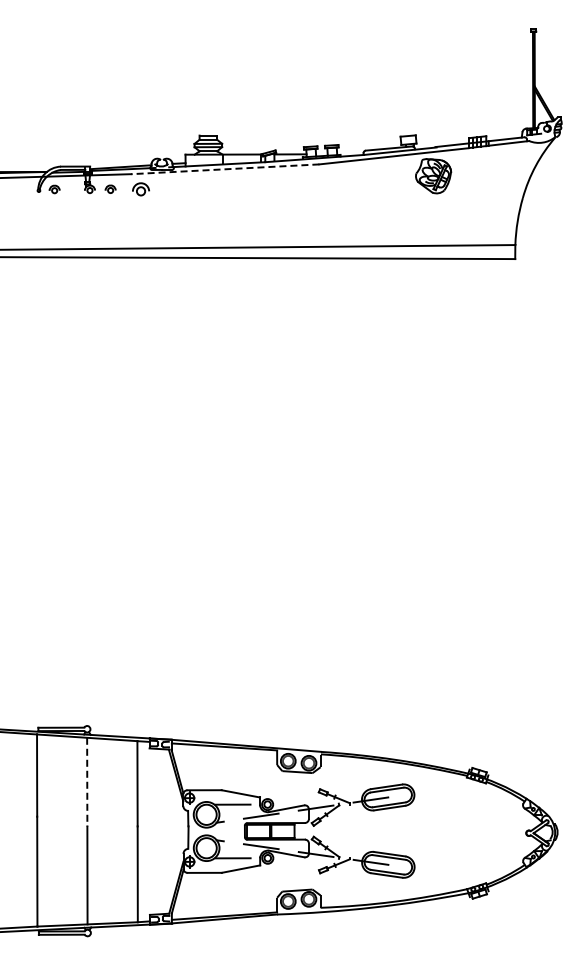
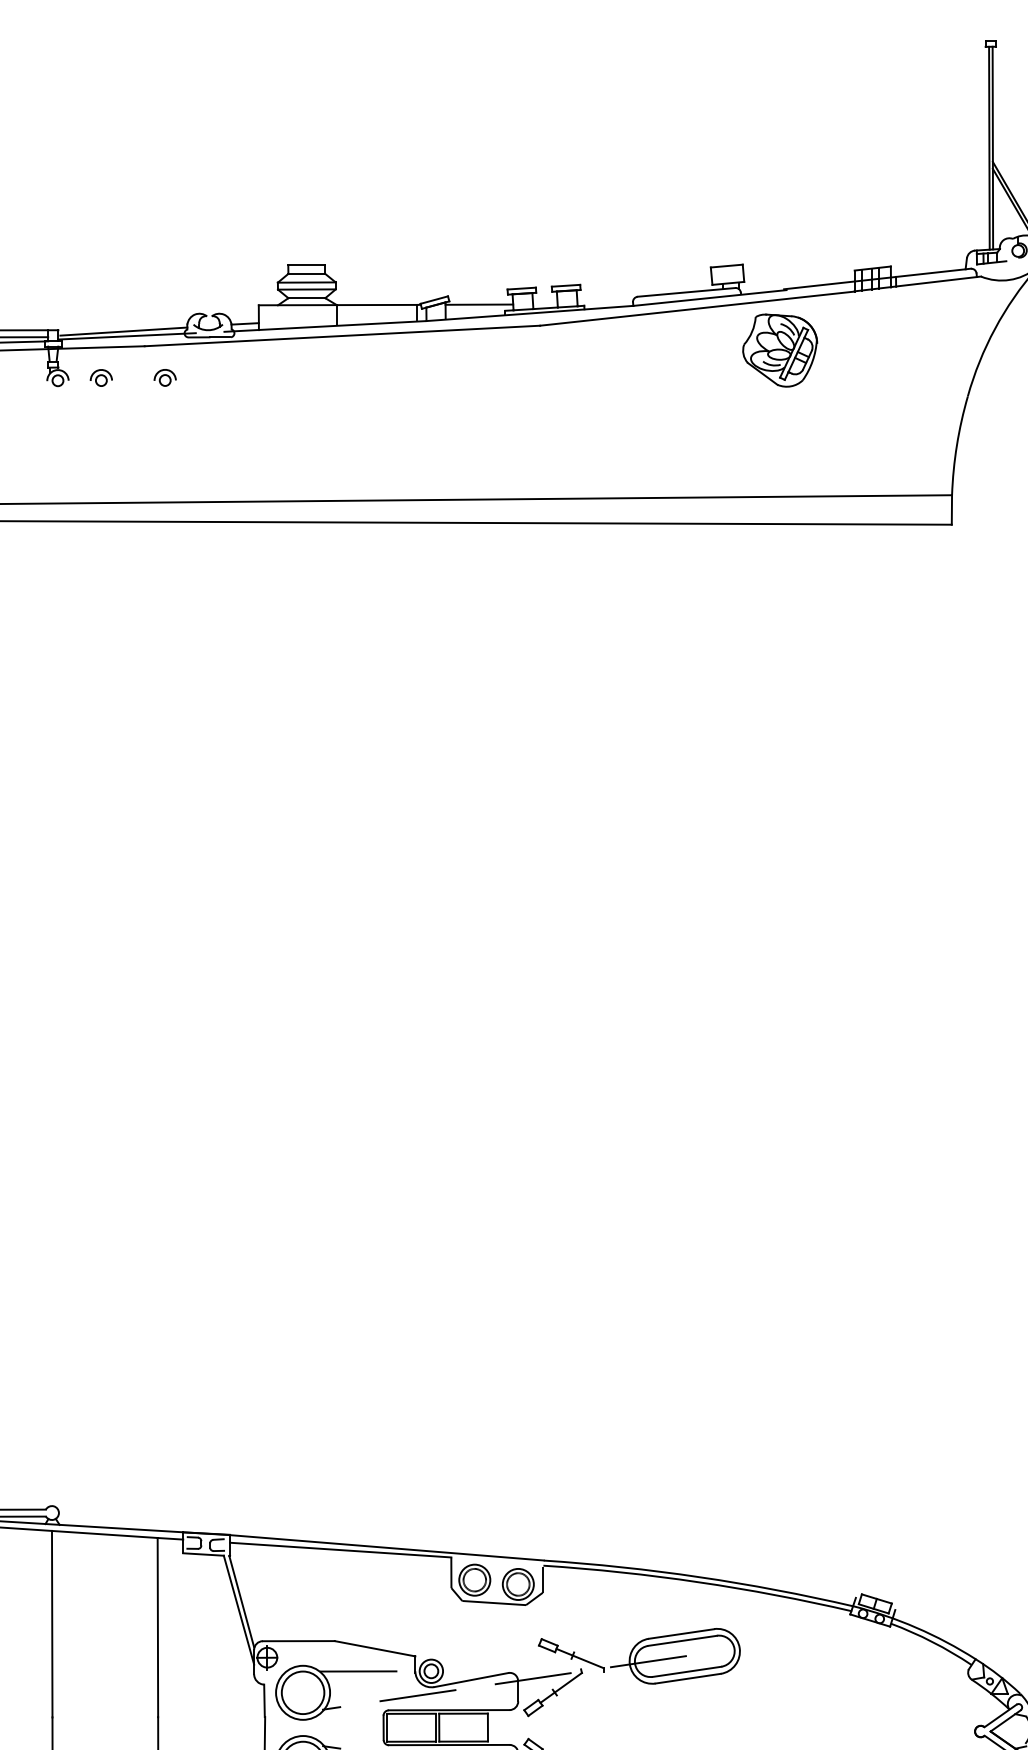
line: (224, 169) -> (340, 336), dashed -> solid
part: (140, 188) -> (164, 376), size x0.62
line: (87, 782) -> (52, 1624), dashed -> solid

